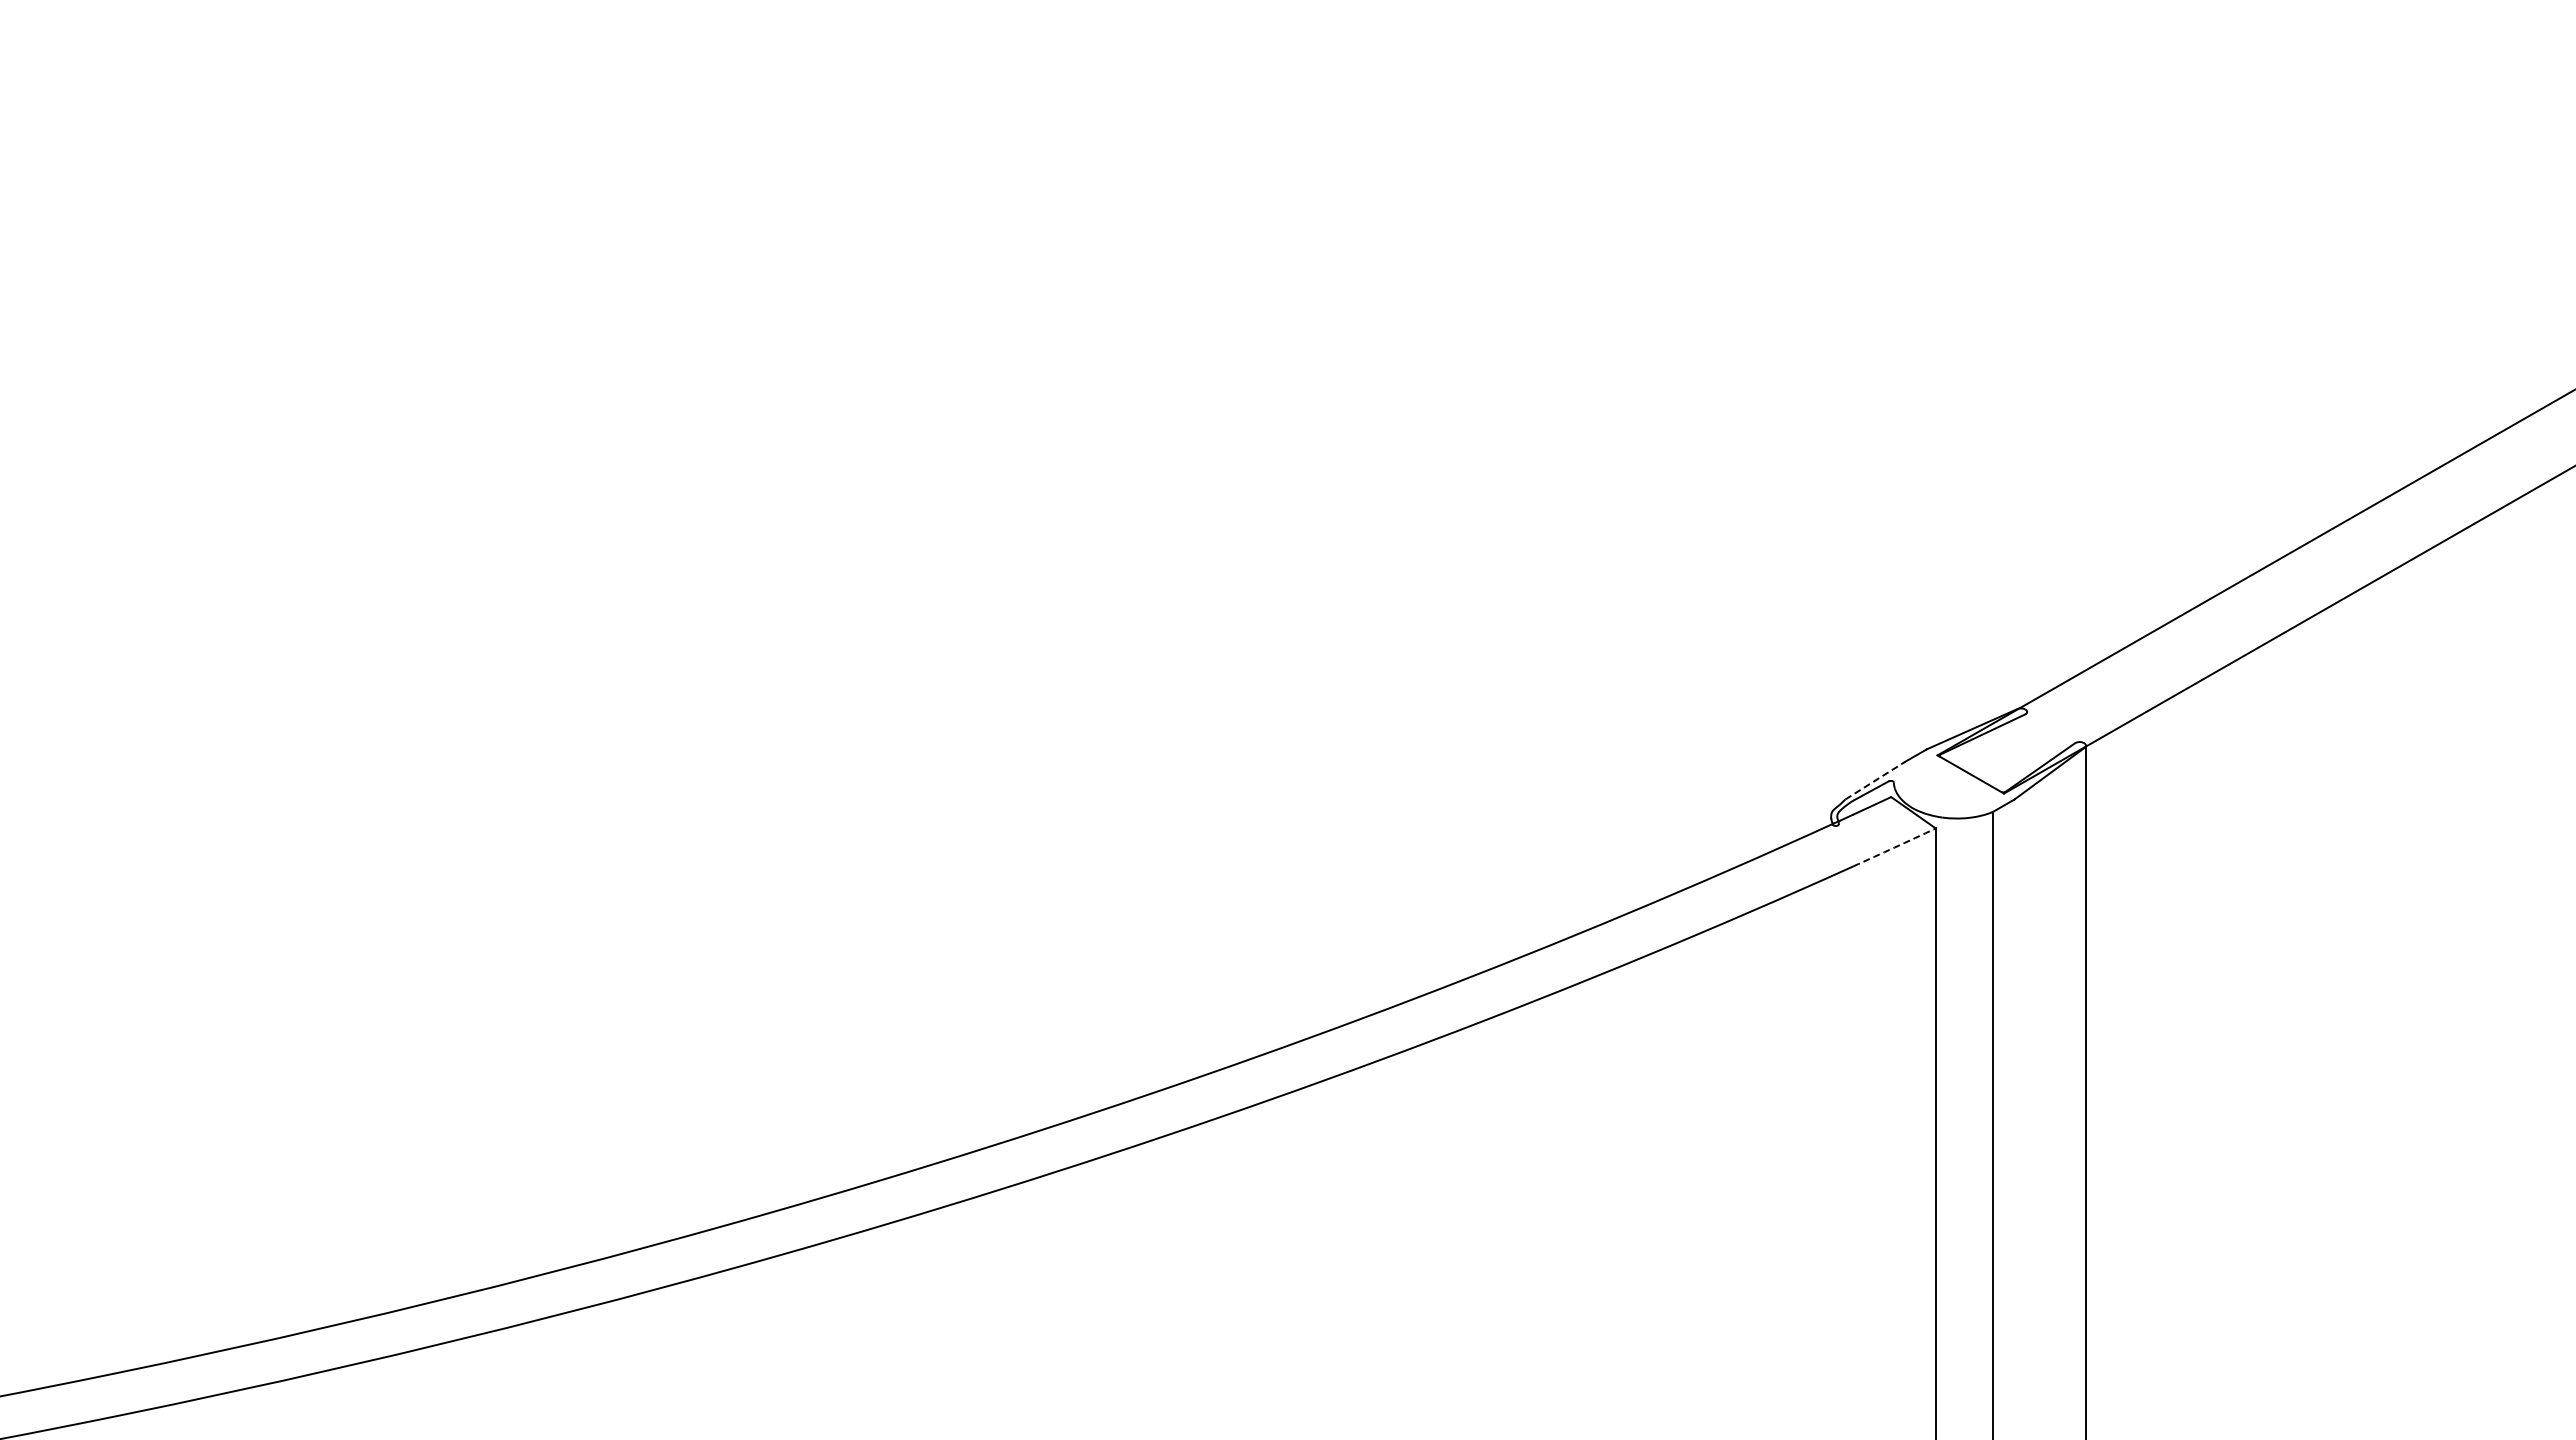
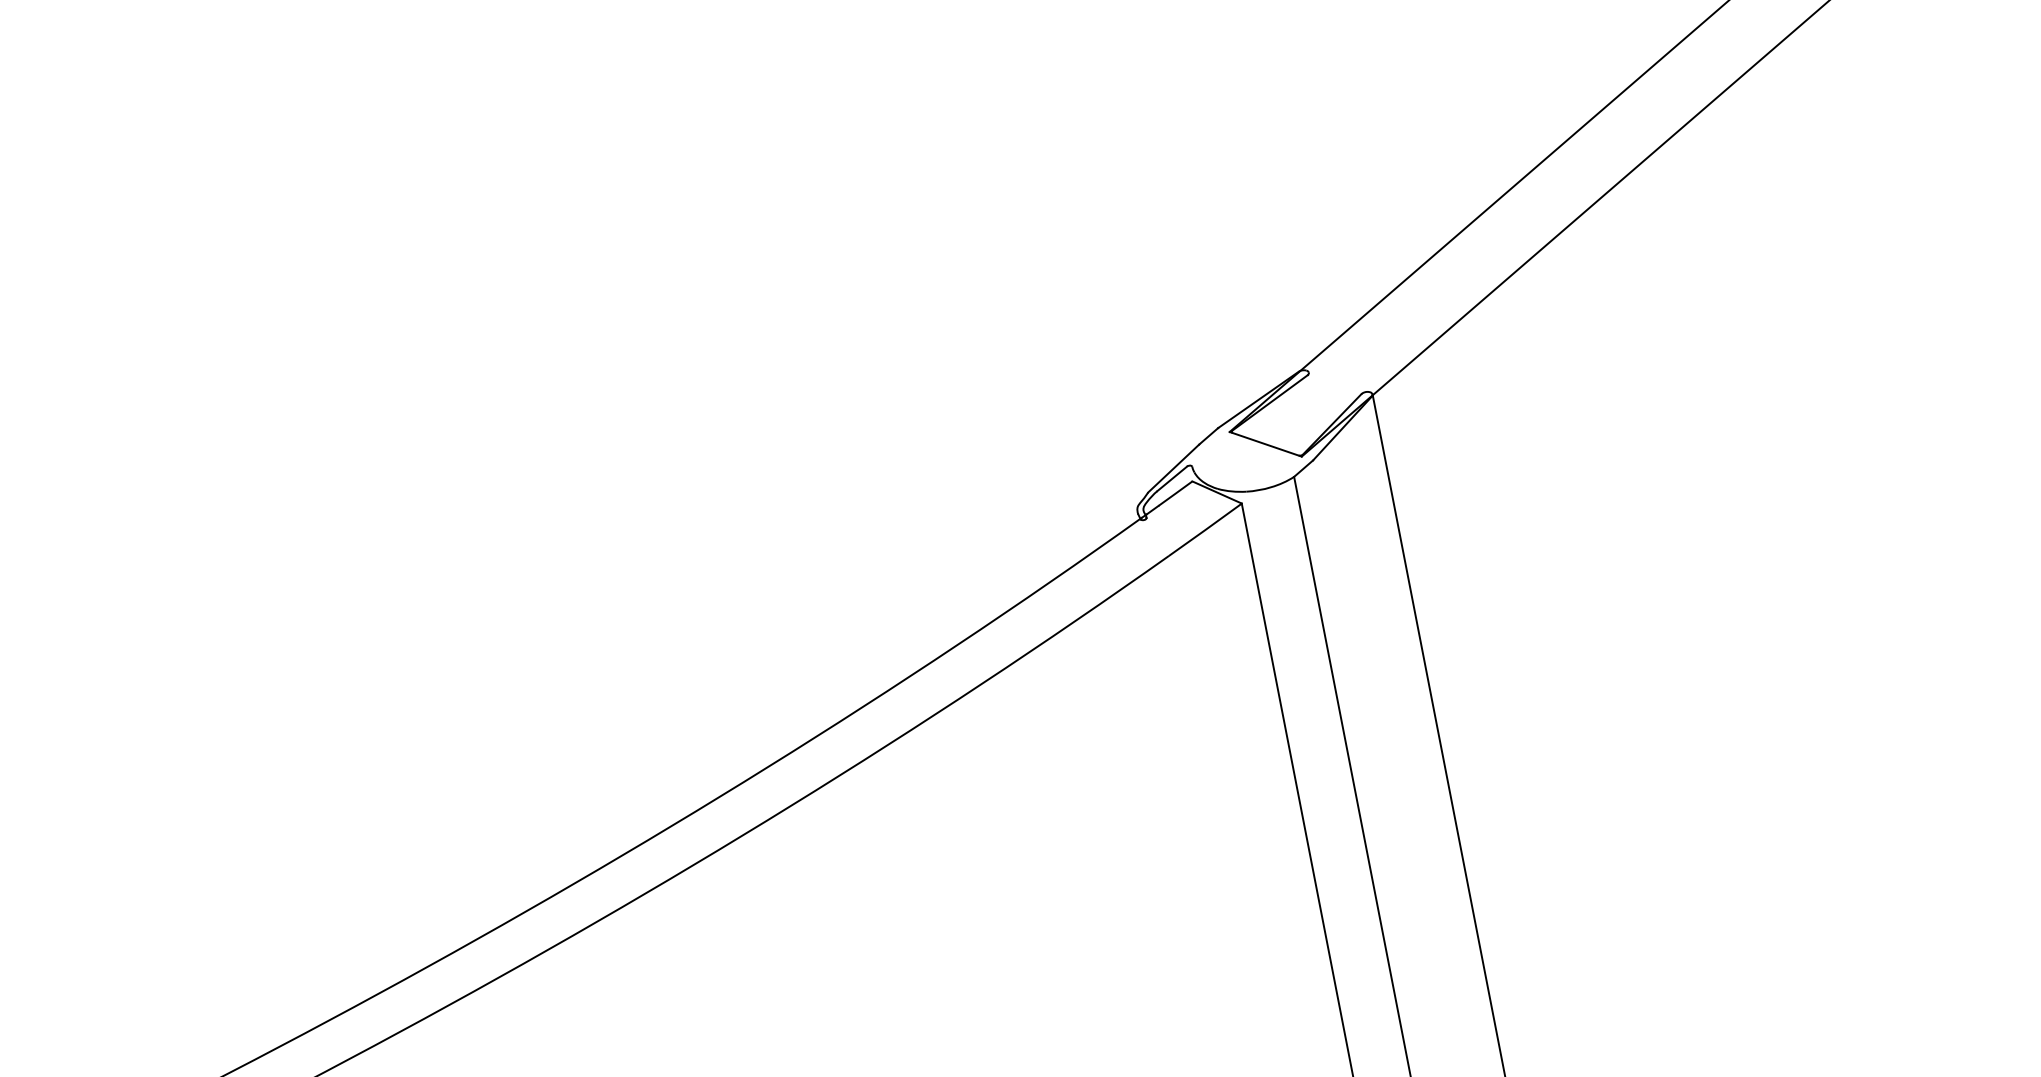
line: (1875, 780) -> (1173, 468), dashed -> solid
arc: (1894, 847) -> (1205, 529), dashed -> solid

